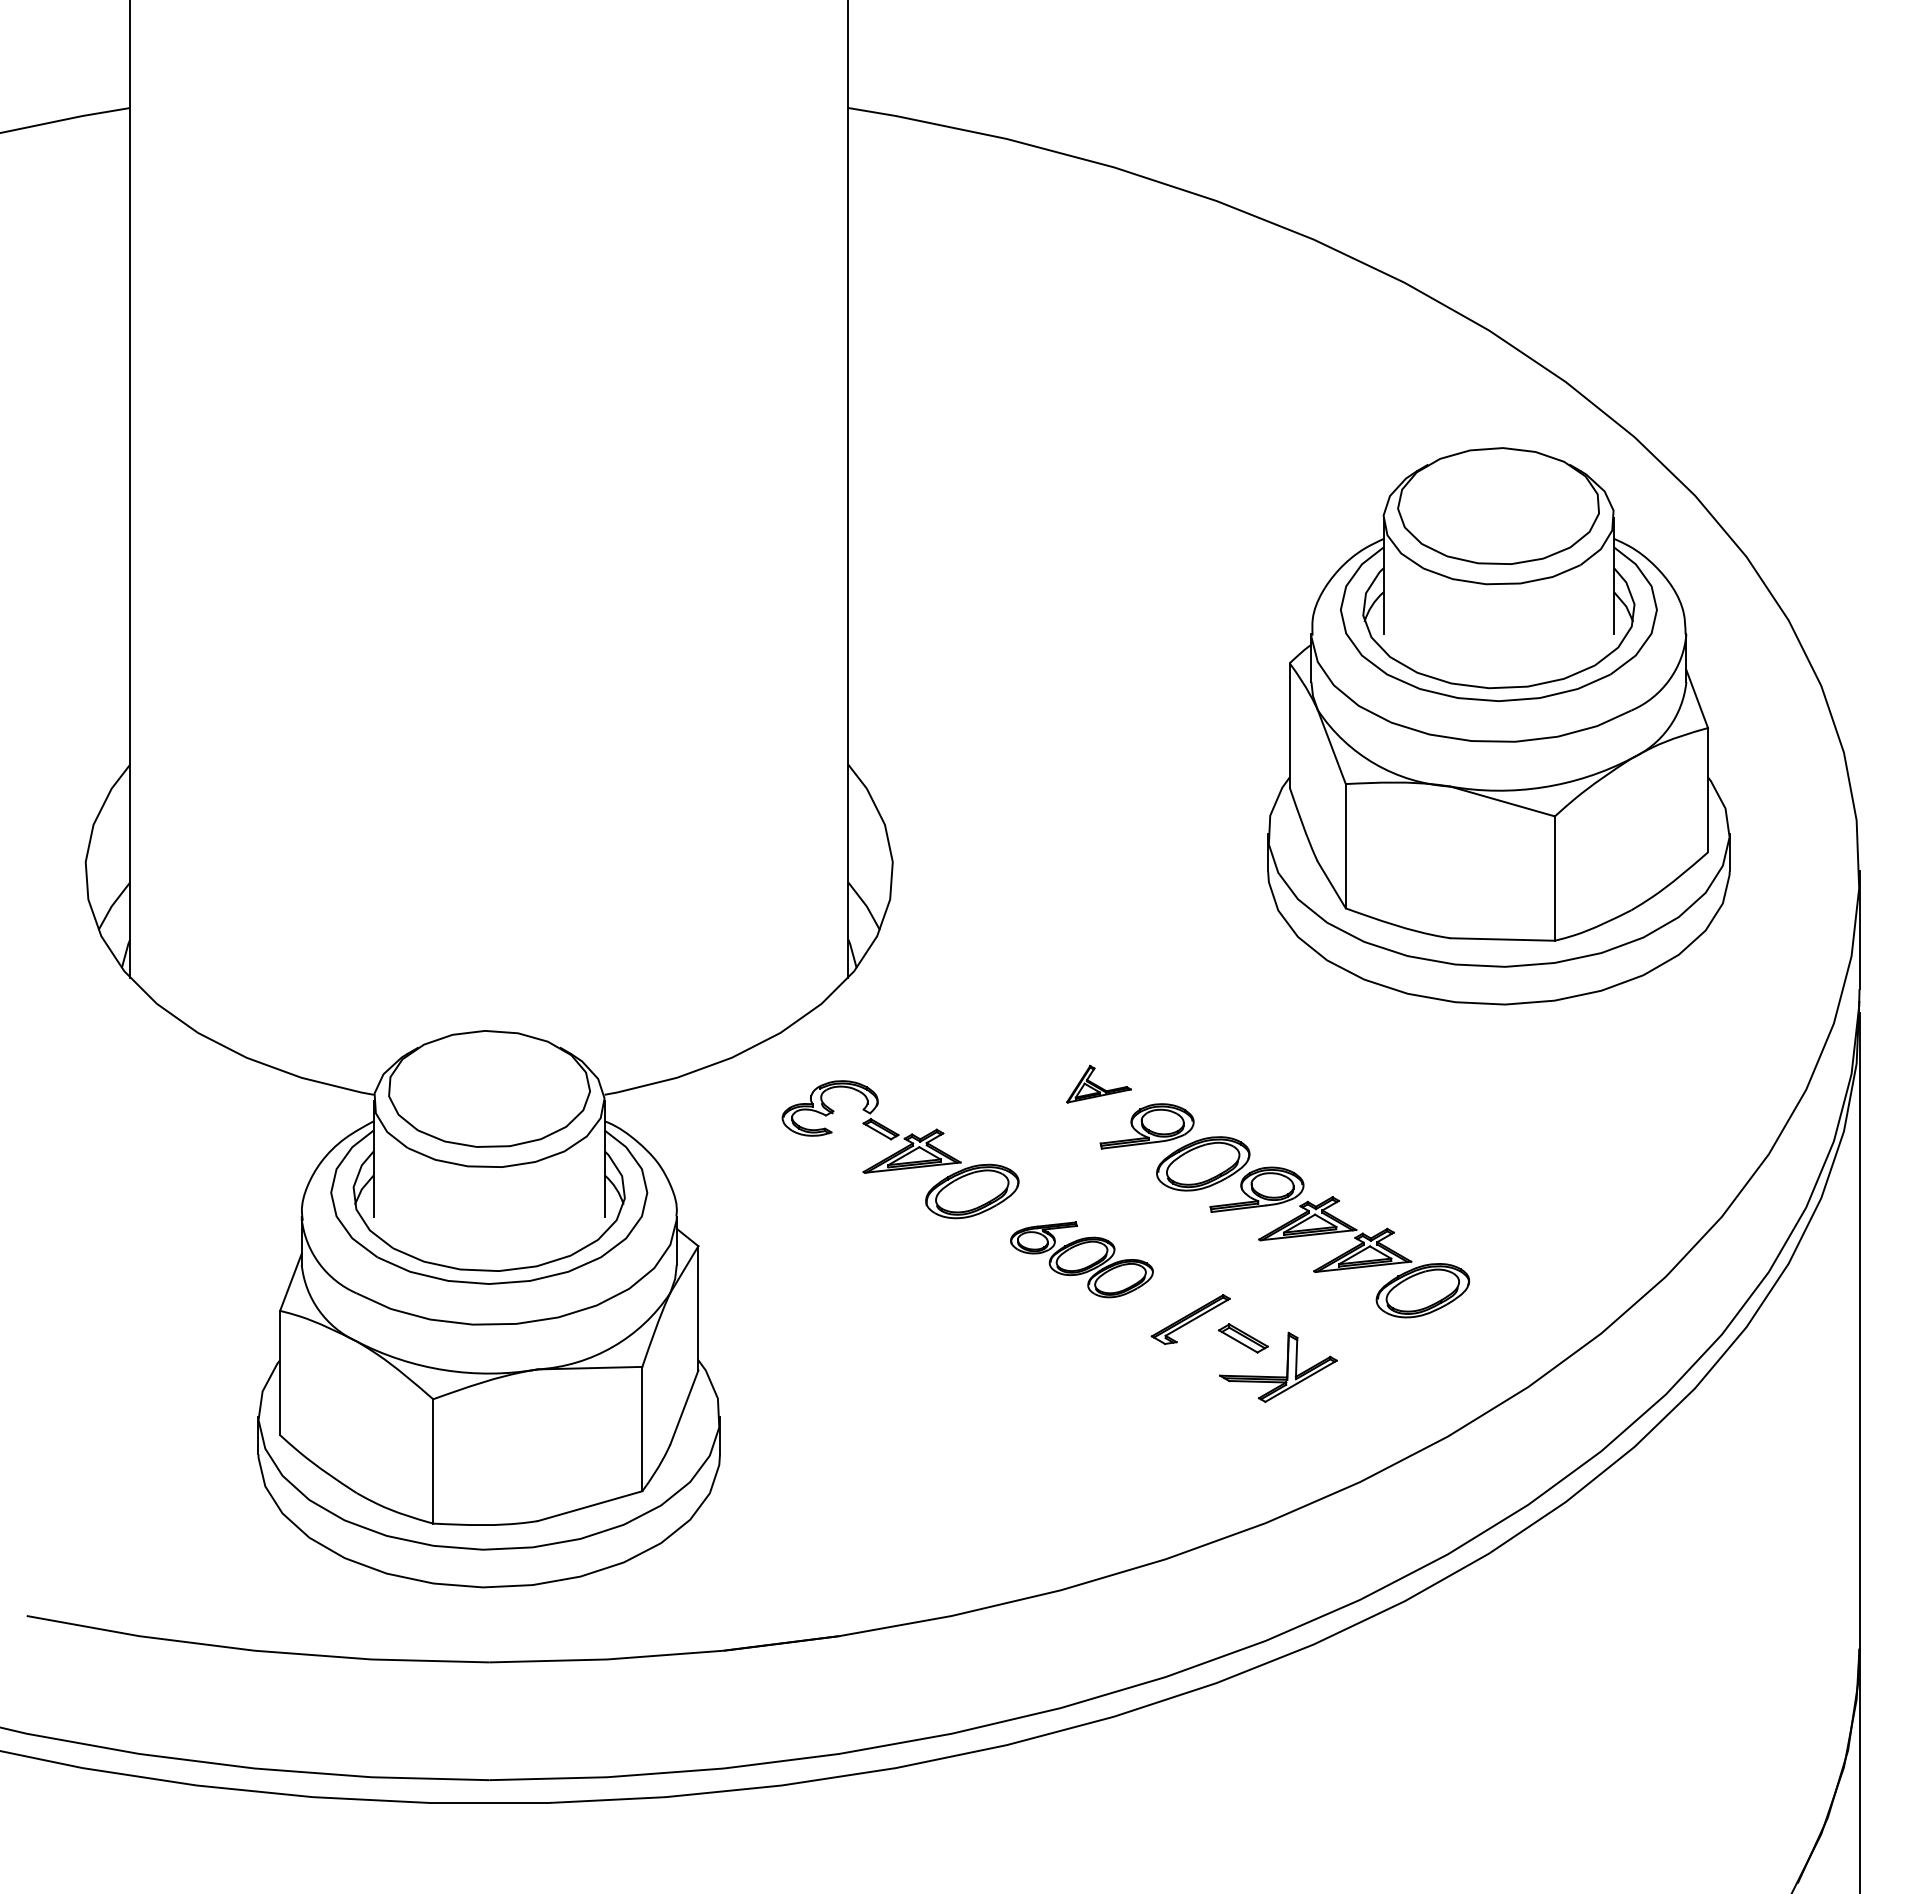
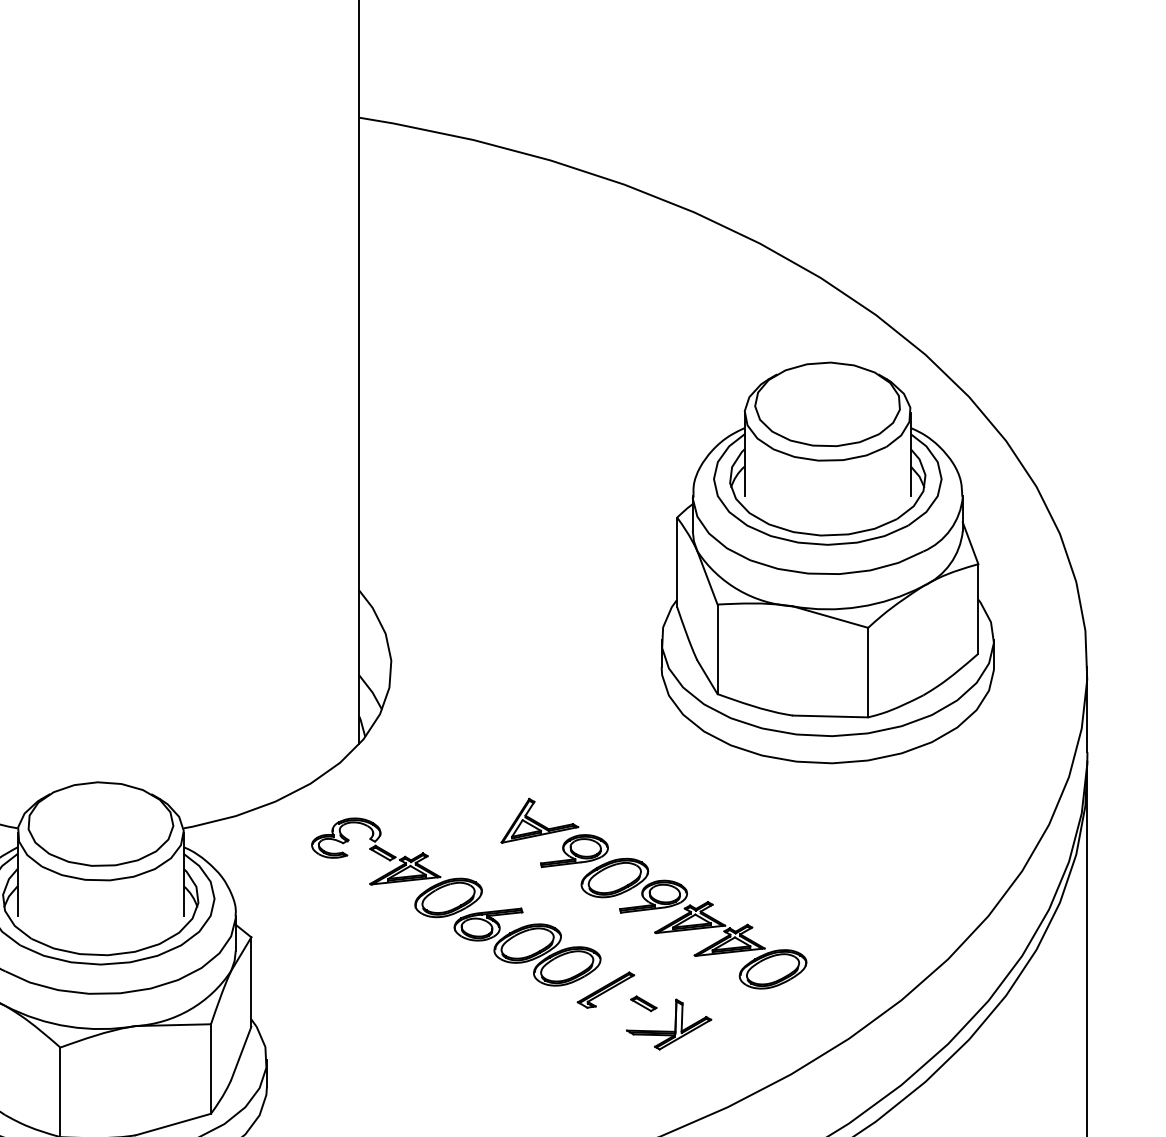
part: (1098, 1083) -> (539, 820), size x1.67
part: (1081, 1259) -> (527, 946), size x1.43
part: (1243, 1338) -> (643, 1003), size x0.71

